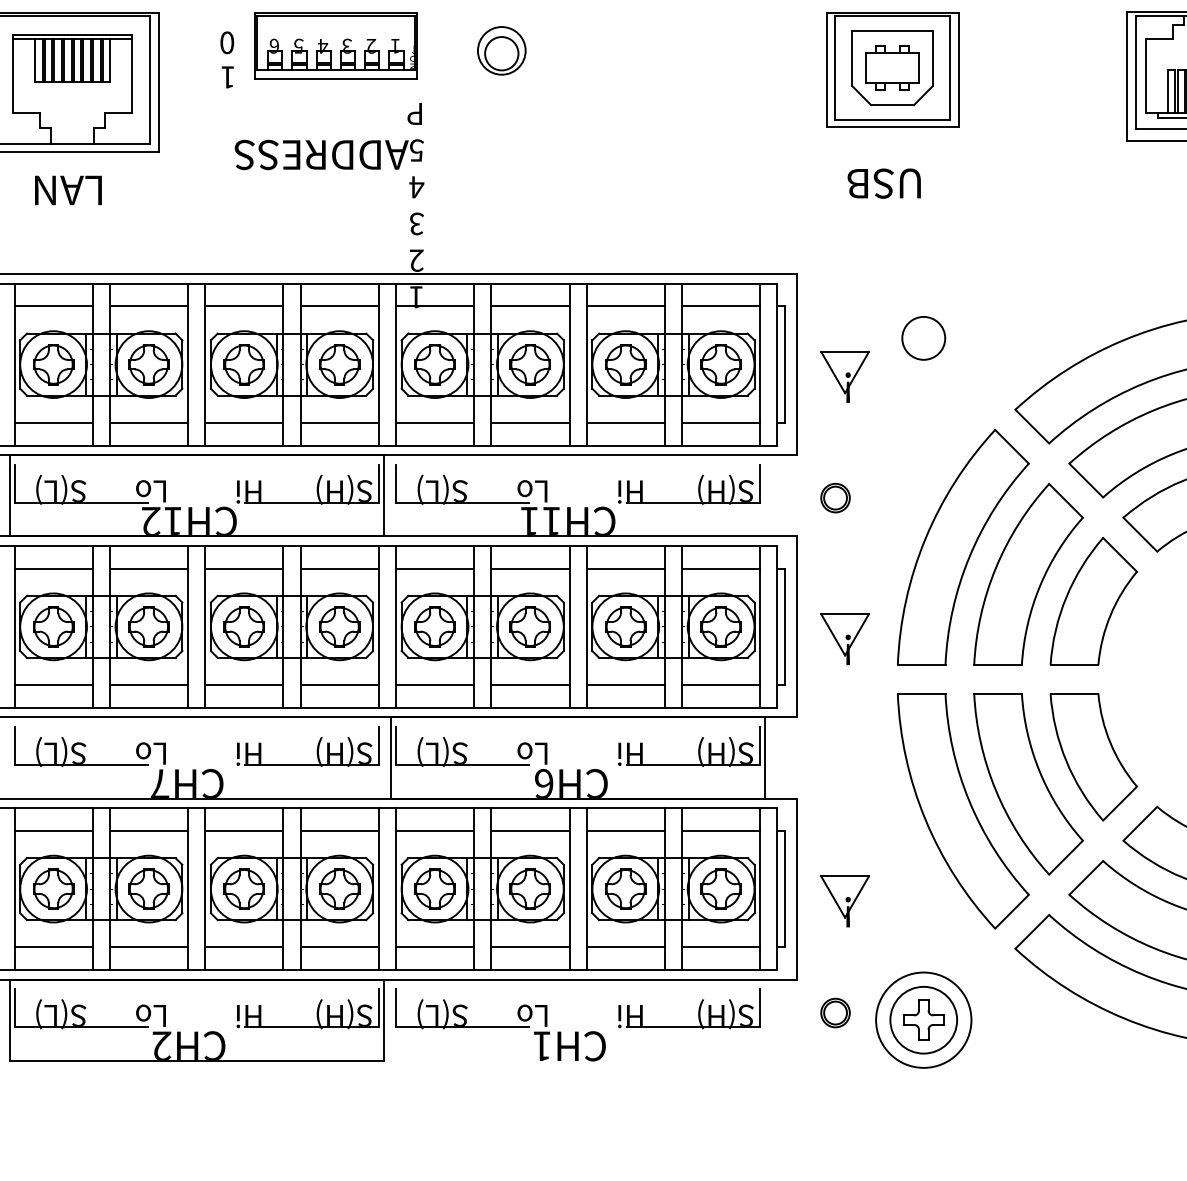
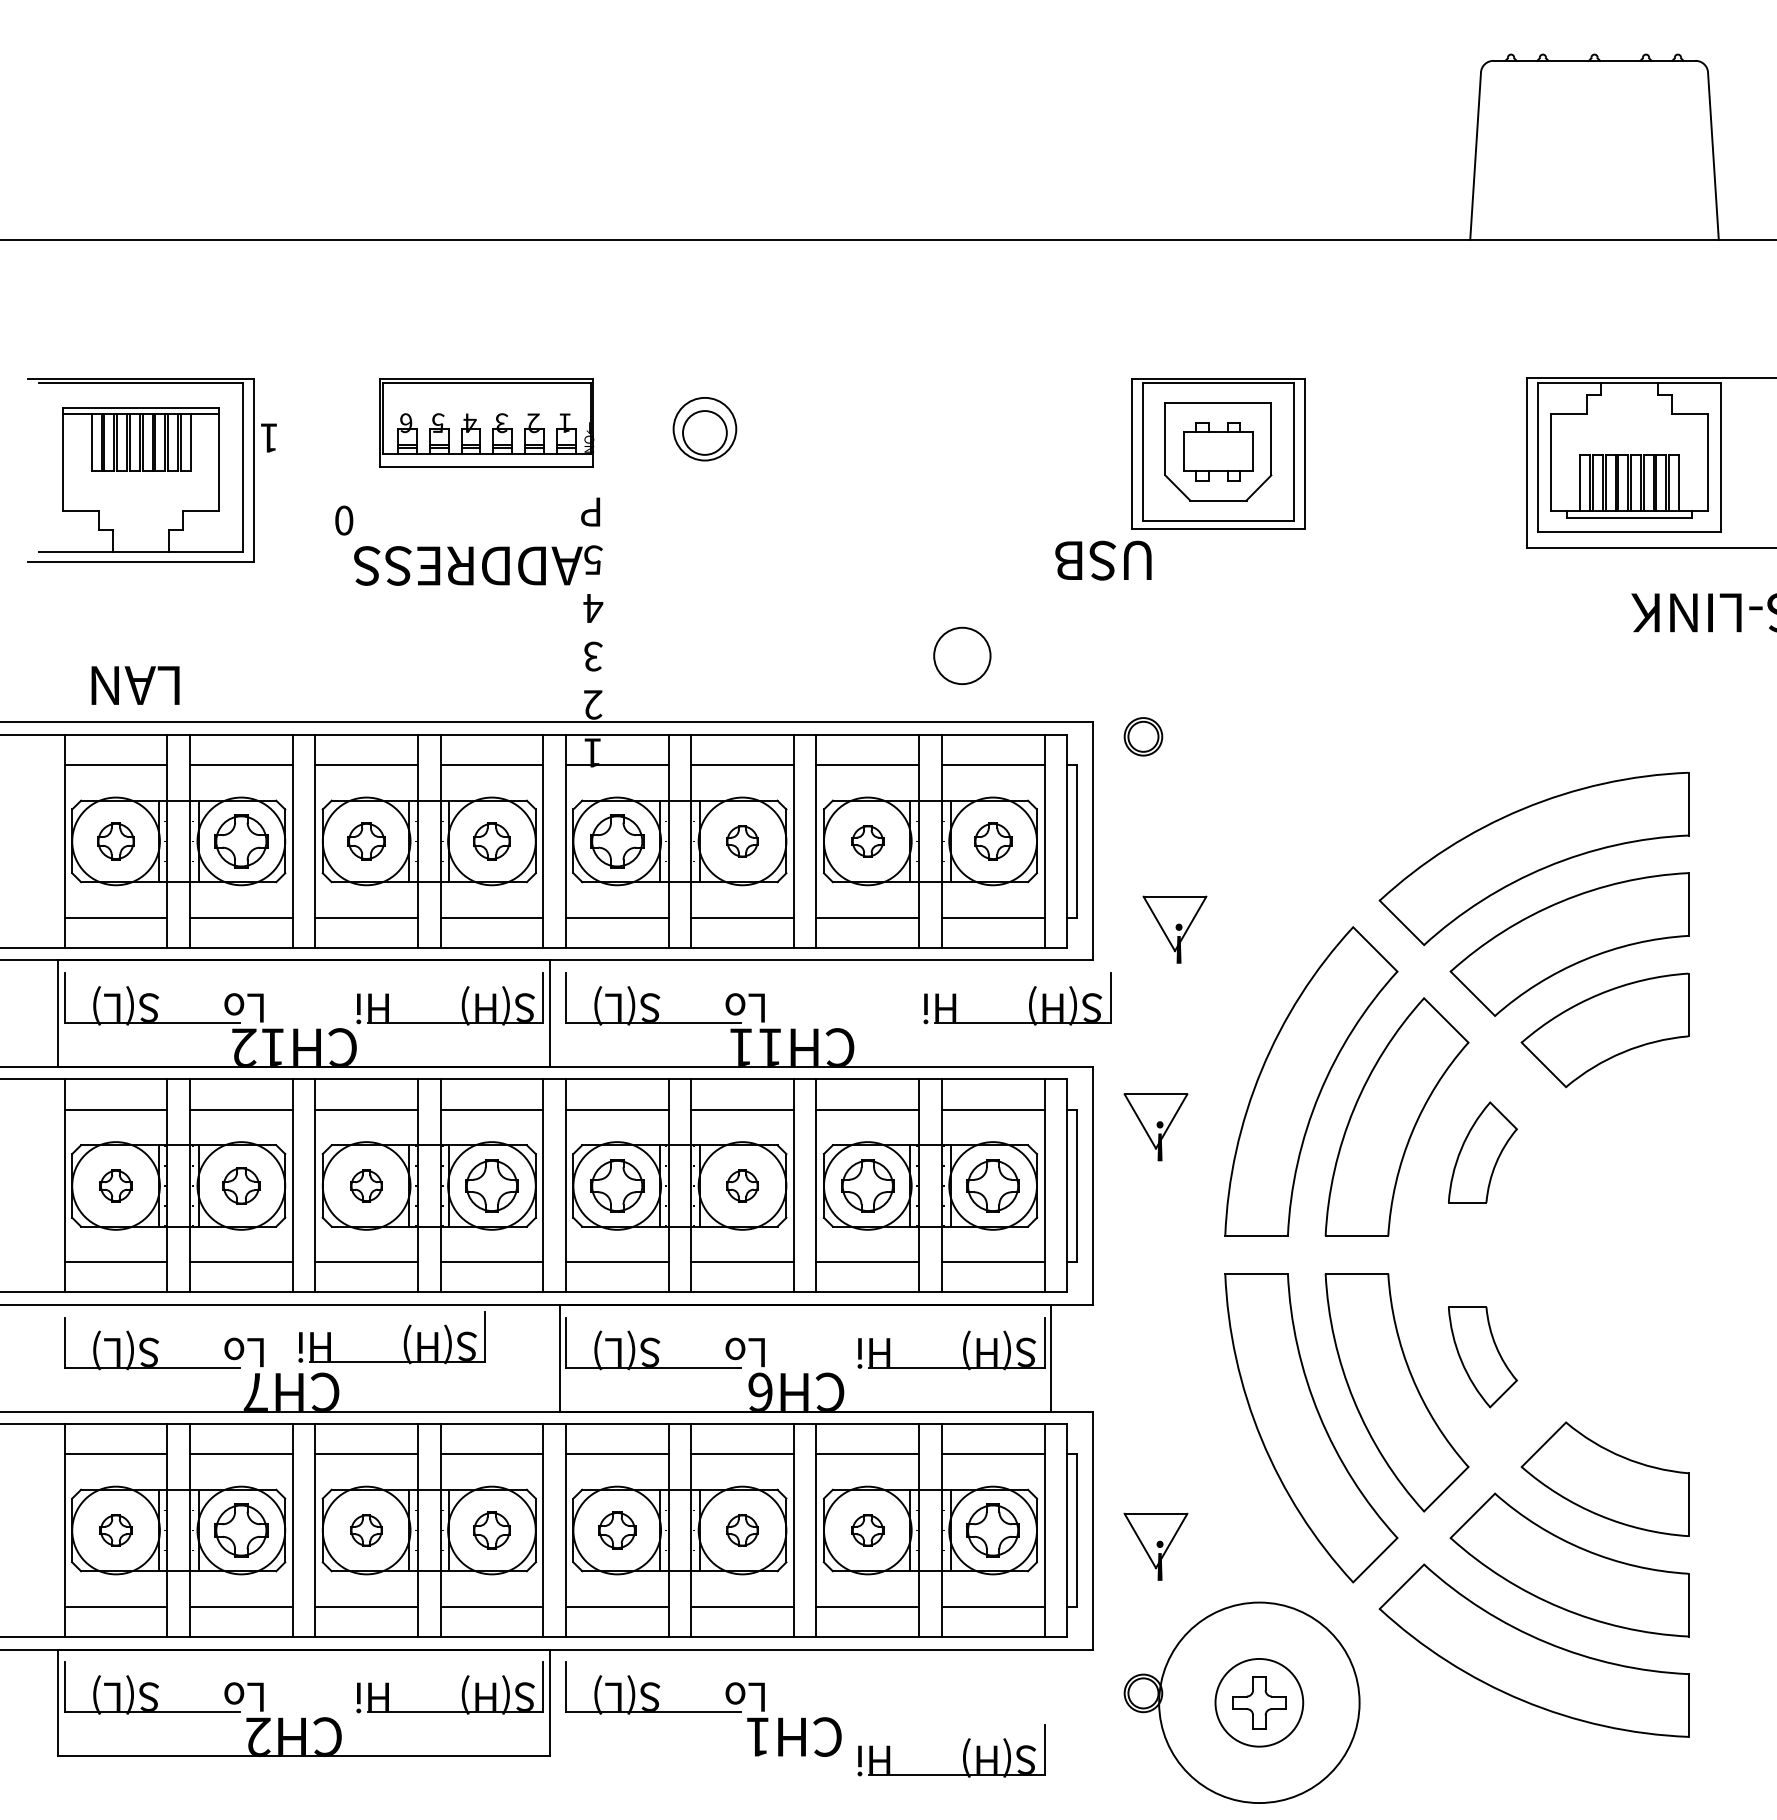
text: (227, 42) -> (344, 520), moved
text: (227, 76) -> (268, 437), moved
text: (884, 183) -> (1103, 560), moved
text: (68, 190) -> (135, 685), moved
circle: (923, 338) -> (962, 655), moved
part: (53, 364) -> (115, 841), size x0.7
part: (244, 364) -> (366, 841), size x0.7
part: (339, 364) -> (491, 841), size x0.7
part: (530, 364) -> (742, 841), size x0.6
part: (625, 364) -> (867, 841), size x0.6
part: (720, 364) -> (992, 841), size x0.7
part: (844, 376) -> (1174, 929), moved
part: (698, 484) -> (1029, 998), moved
part: (835, 497) -> (1143, 736), moved
part: (1093, 601) -> (1482, 1152), size x0.6
part: (53, 626) -> (115, 1185), size x0.6
part: (149, 626) -> (241, 1185), size x0.7
part: (244, 626) -> (366, 1185), size x0.6
part: (530, 626) -> (742, 1185), size x0.6
part: (844, 639) -> (1155, 1127), moved
part: (317, 746) -> (404, 1337), moved
part: (1093, 757) -> (1482, 1357), size x0.6
part: (53, 889) -> (115, 1530), size x0.6
part: (244, 889) -> (366, 1530), size x0.6
part: (339, 889) -> (491, 1530), size x0.7
part: (435, 889) -> (617, 1530), size x0.7
part: (530, 889) -> (742, 1530), size x0.6
part: (625, 889) -> (867, 1530), size x0.6
part: (698, 1008) -> (963, 1750), moved
circle: (923, 1019) -> (1259, 1702), size x1.6

